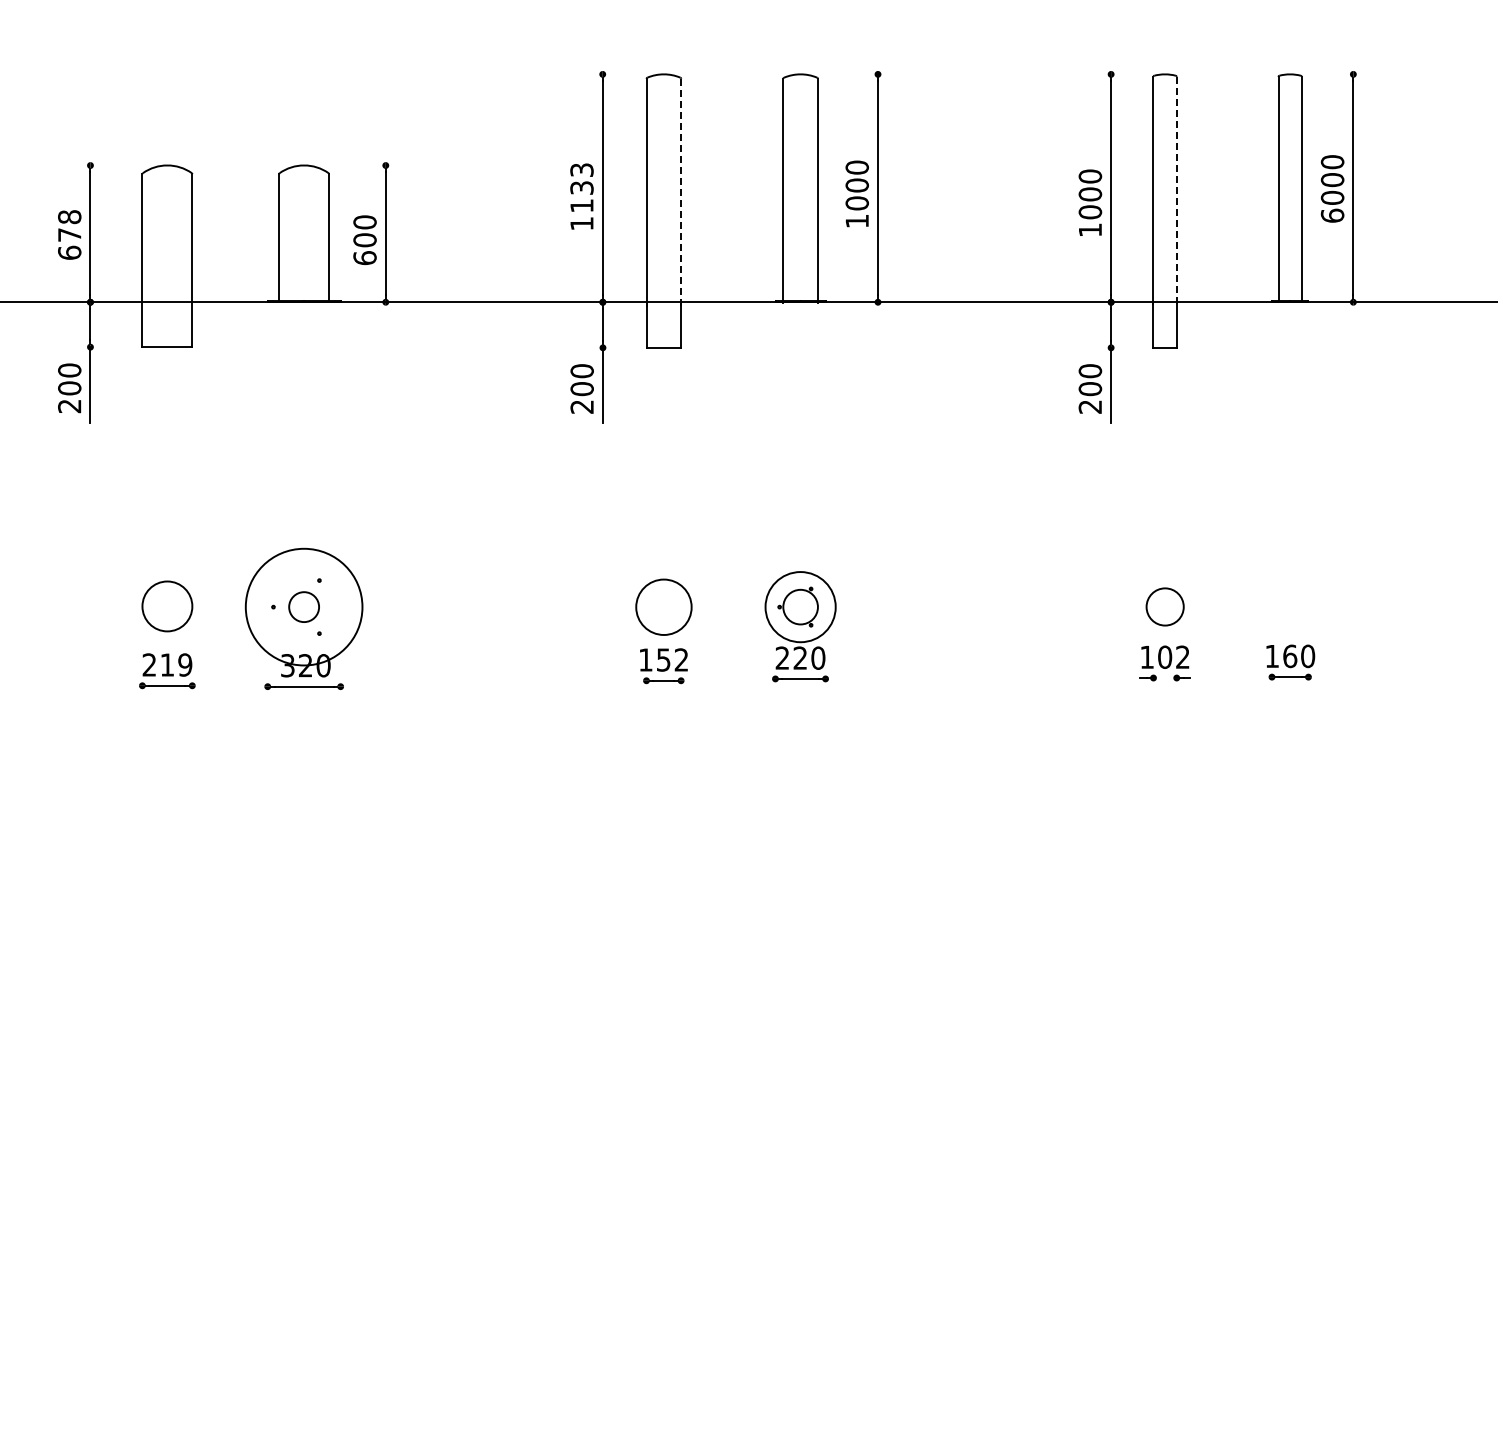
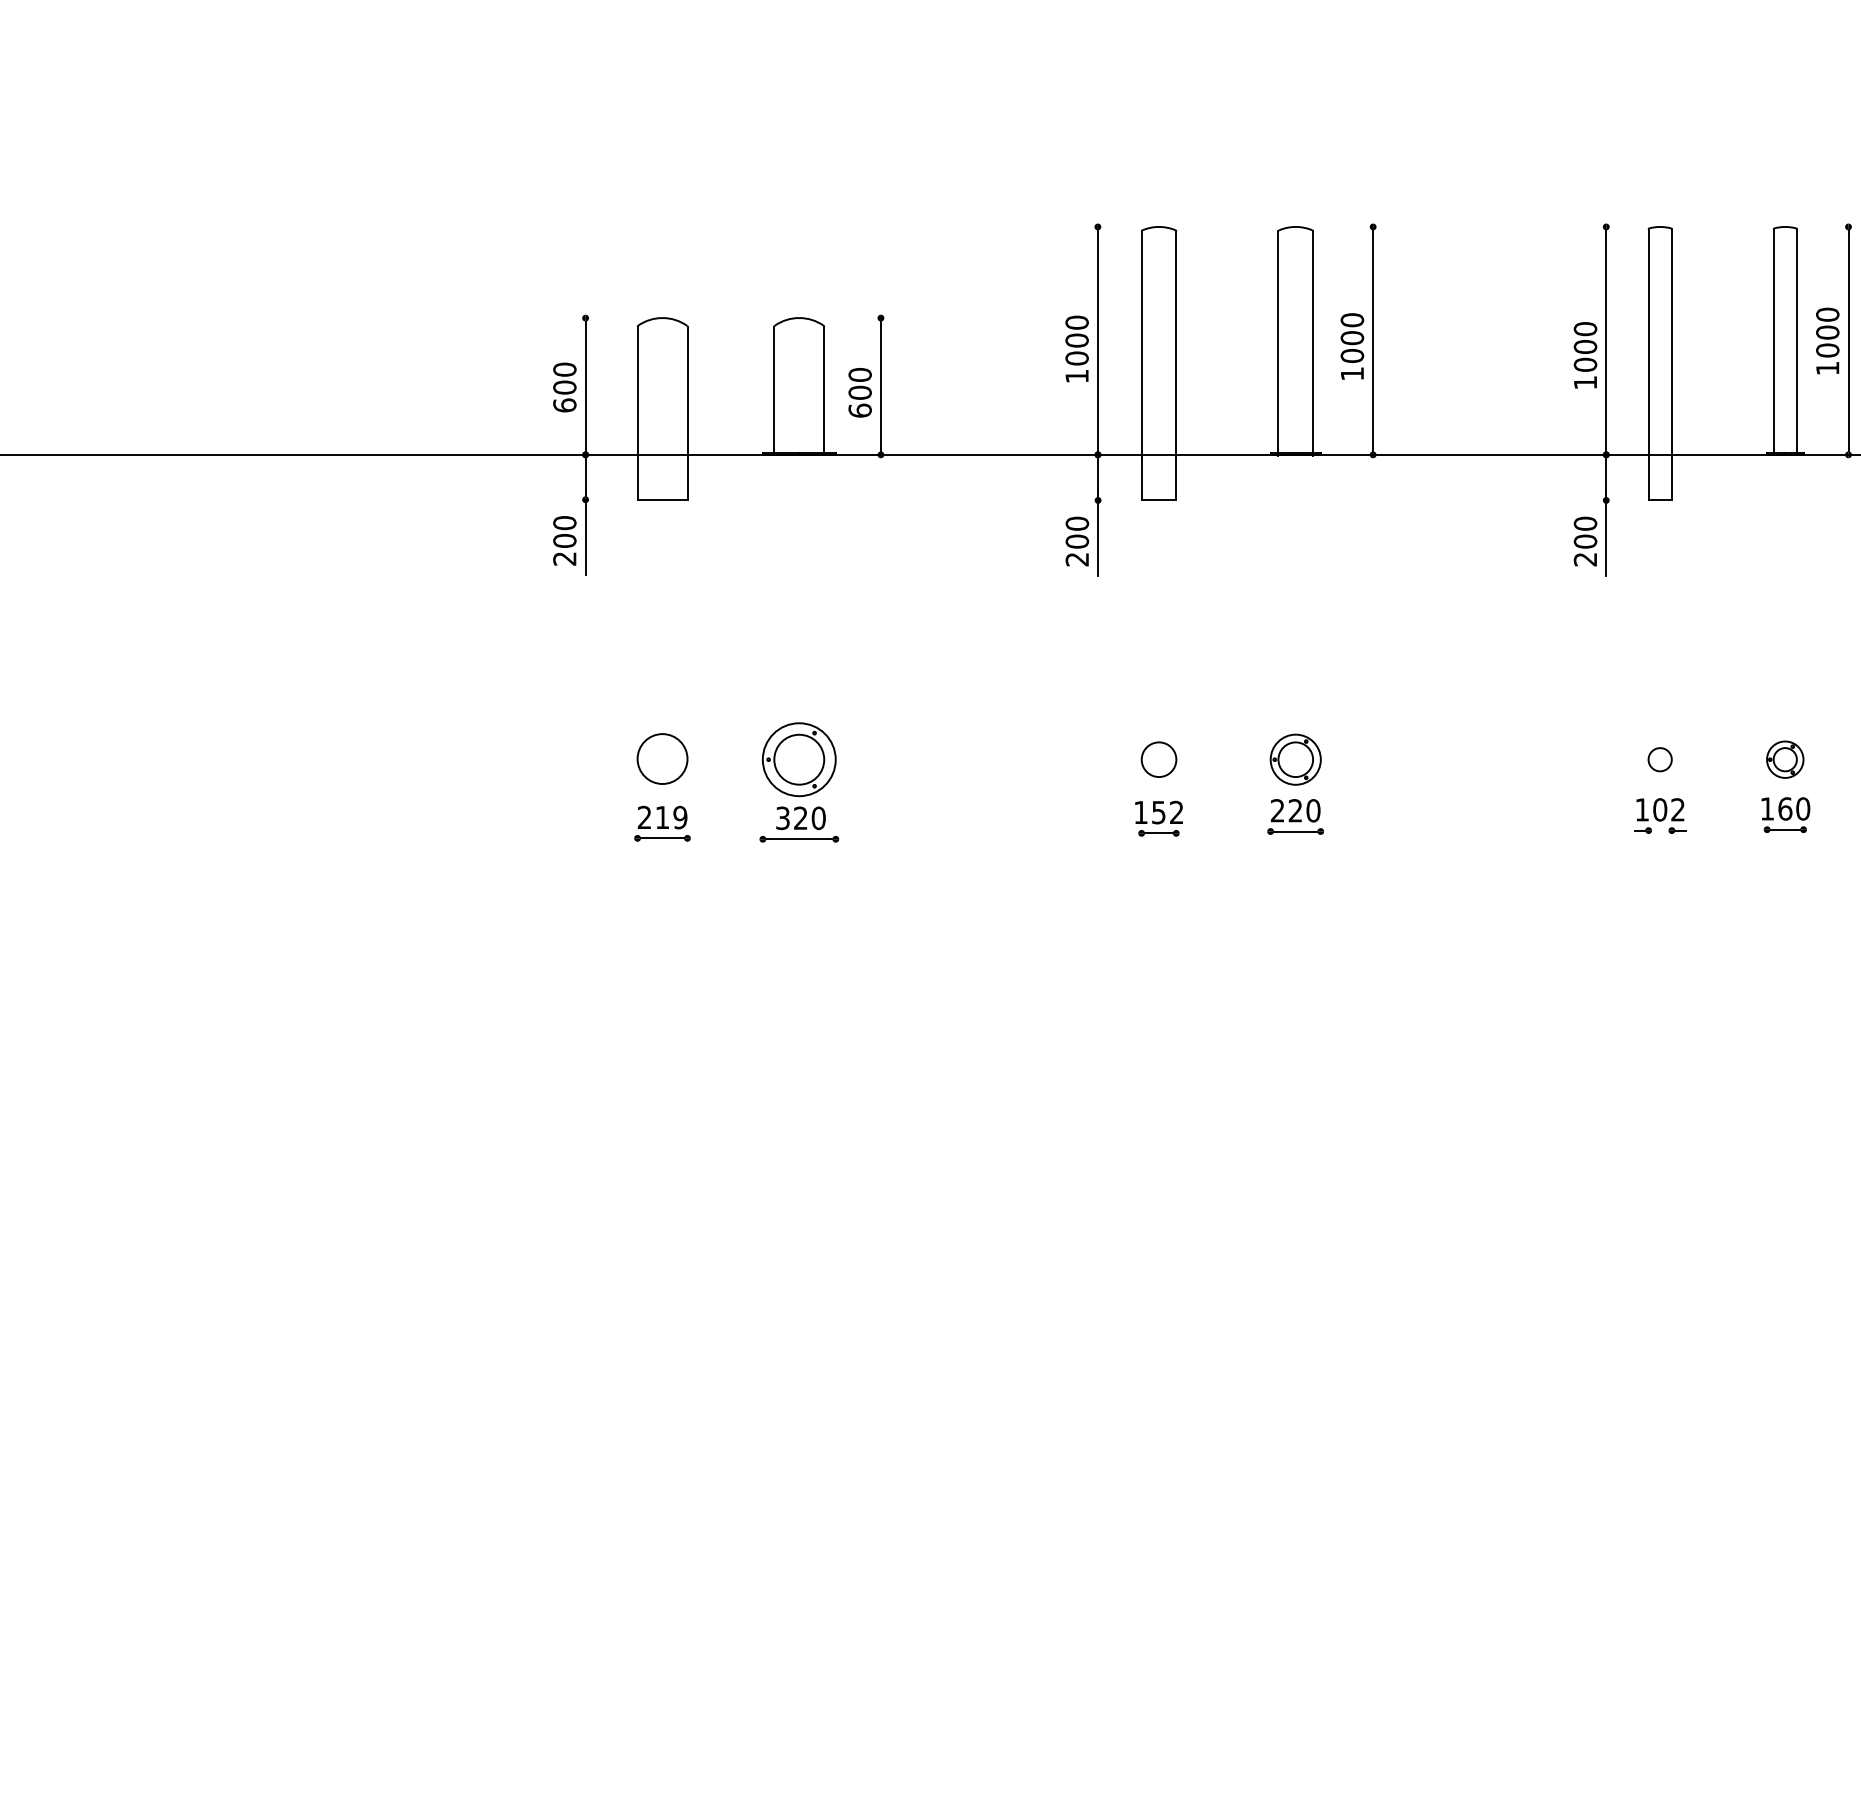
text: (581, 187) -> (1076, 340), 1133 -> 1000
line: (1176, 189) -> (1671, 342), dashed -> solid
line: (681, 191) -> (1176, 344), dashed -> solid
text: (1332, 215) -> (1827, 368), 6000 -> 1000
text: (69, 225) -> (564, 378), 678 -> 600
circle: (303, 606) -> (798, 759), size x0.62
circle: (304, 606) -> (799, 759), size x1.67
circle: (663, 606) -> (1158, 759), size x0.62
circle: (800, 606) -> (1295, 759), size x0.71
circle: (1164, 606) -> (1659, 759), size x0.62
part: (1290, 606) -> (1785, 759), added

